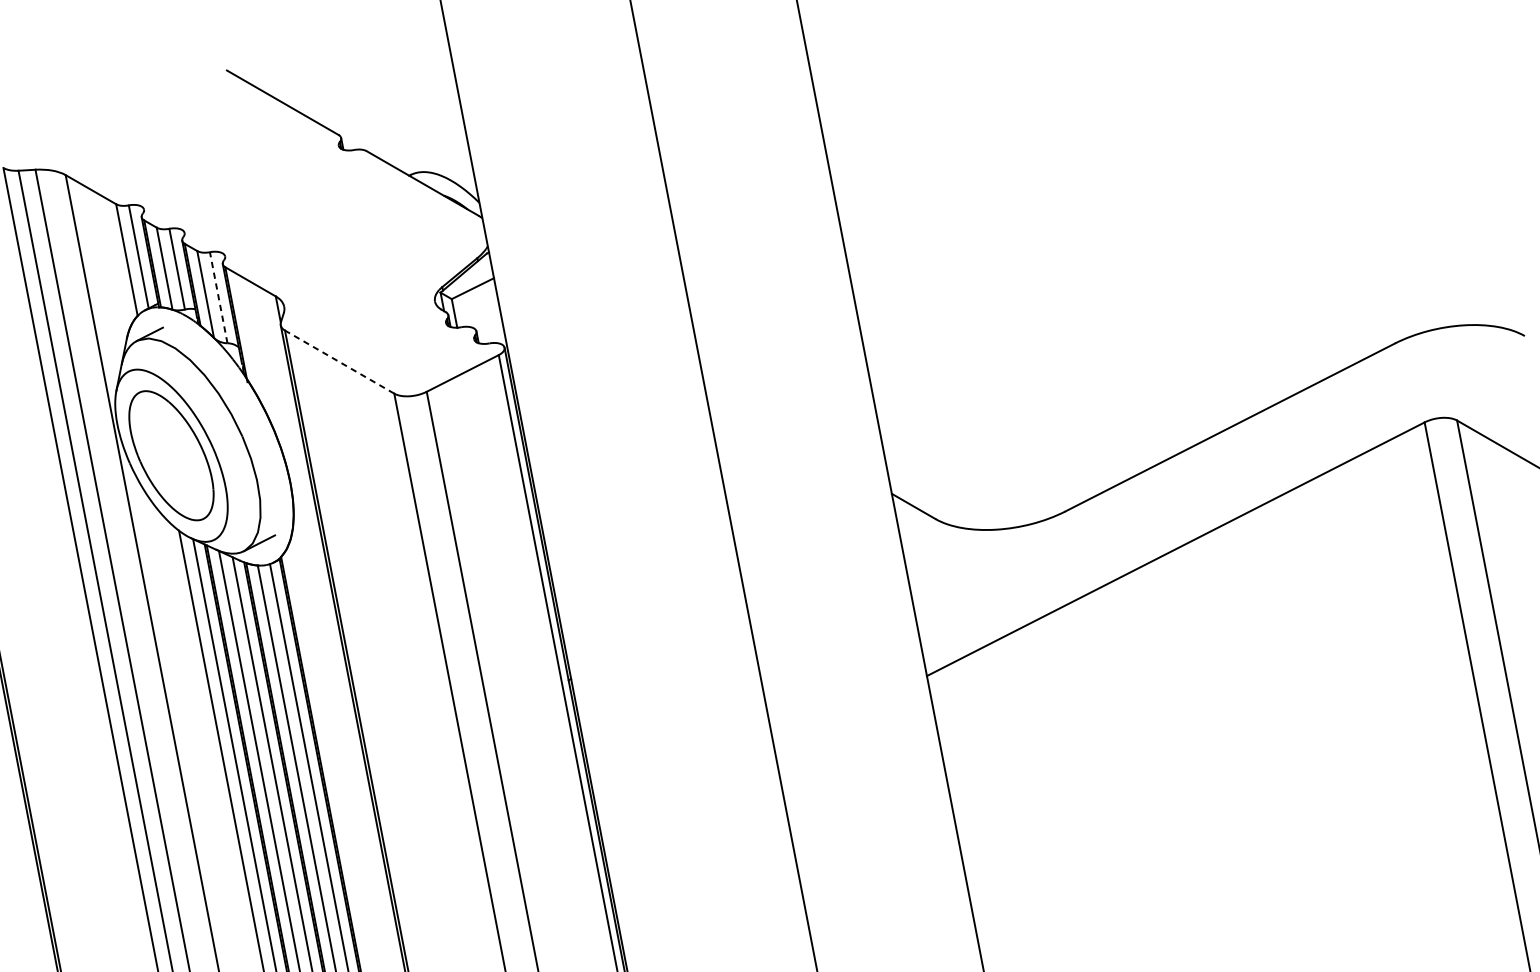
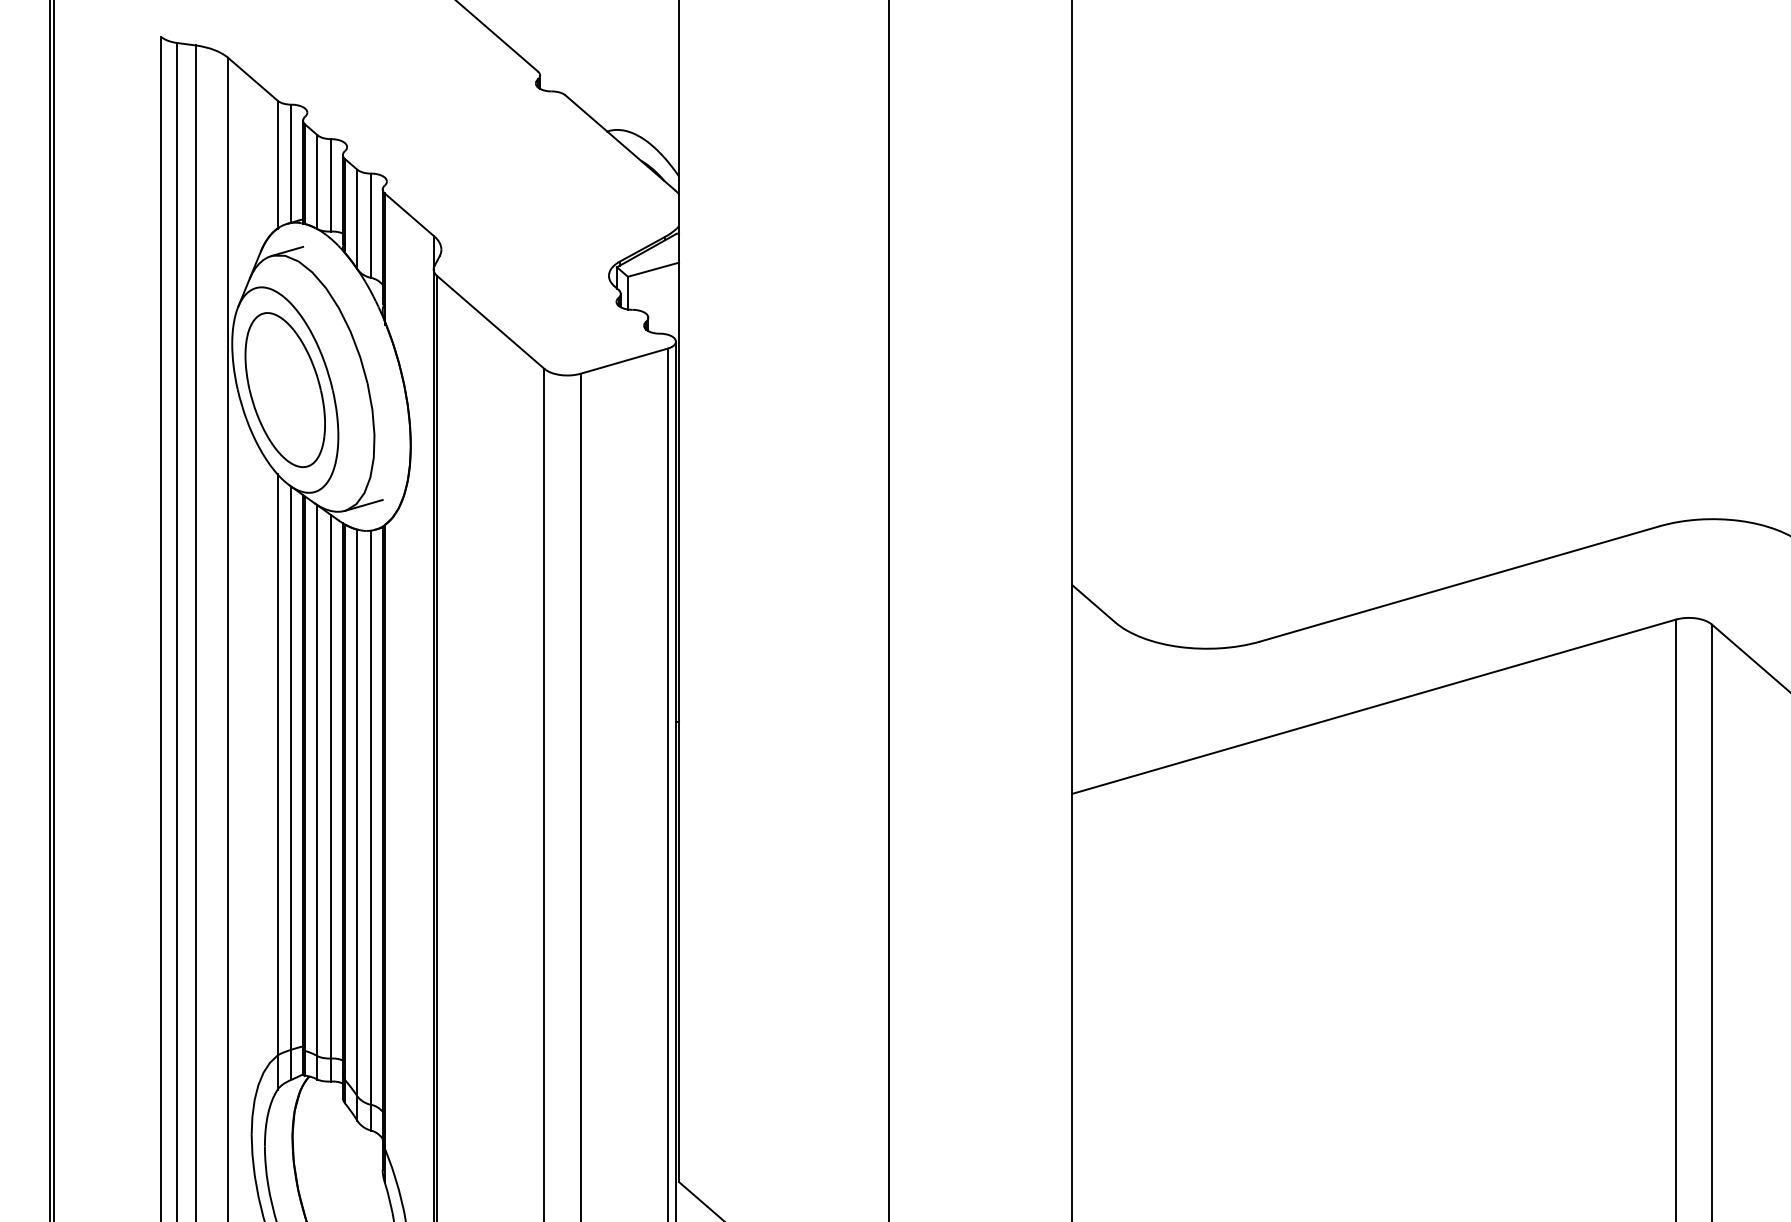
line: (219, 297) -> (371, 225), dashed -> solid
line: (339, 362) -> (490, 322), dashed -> solid

